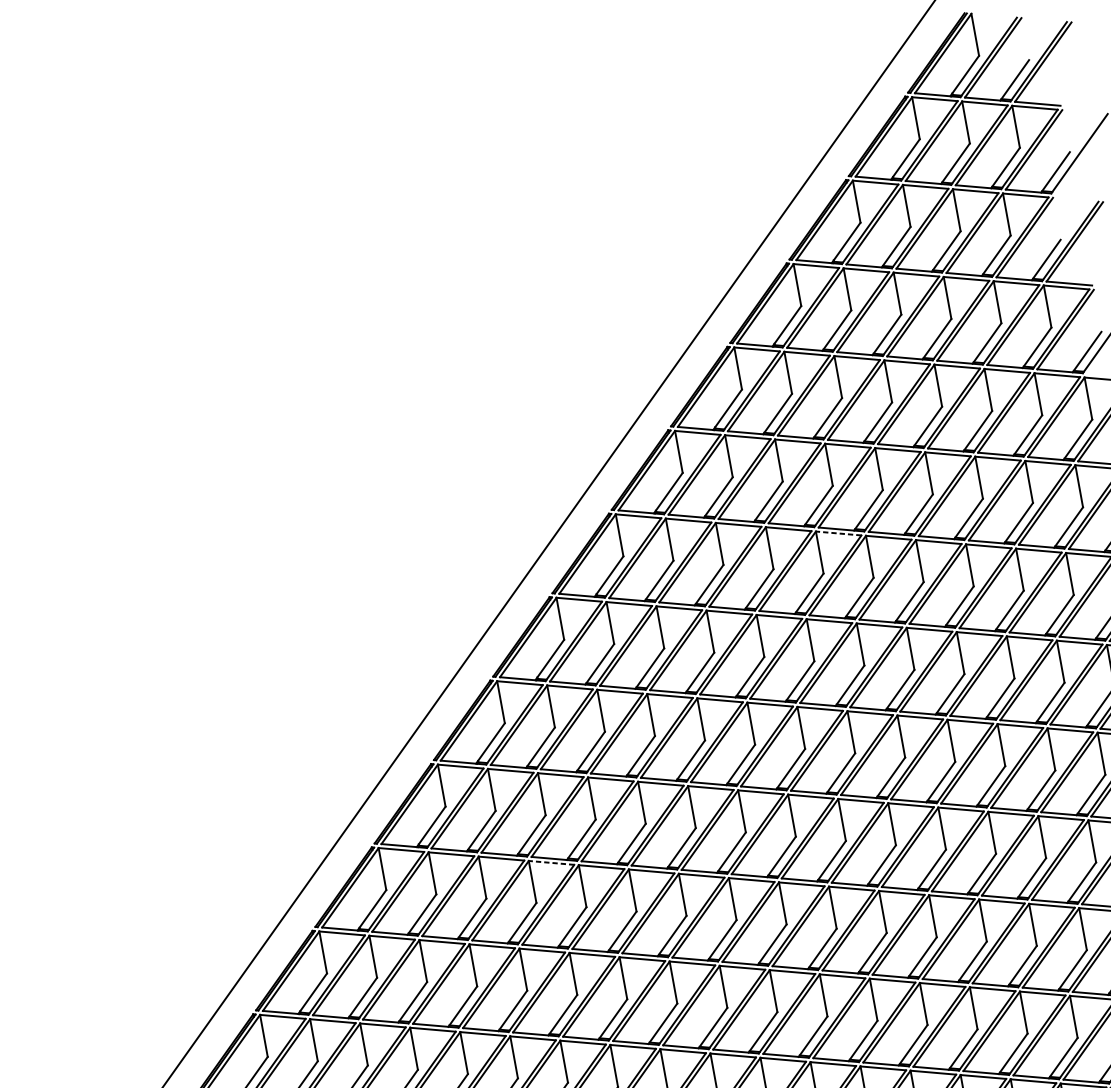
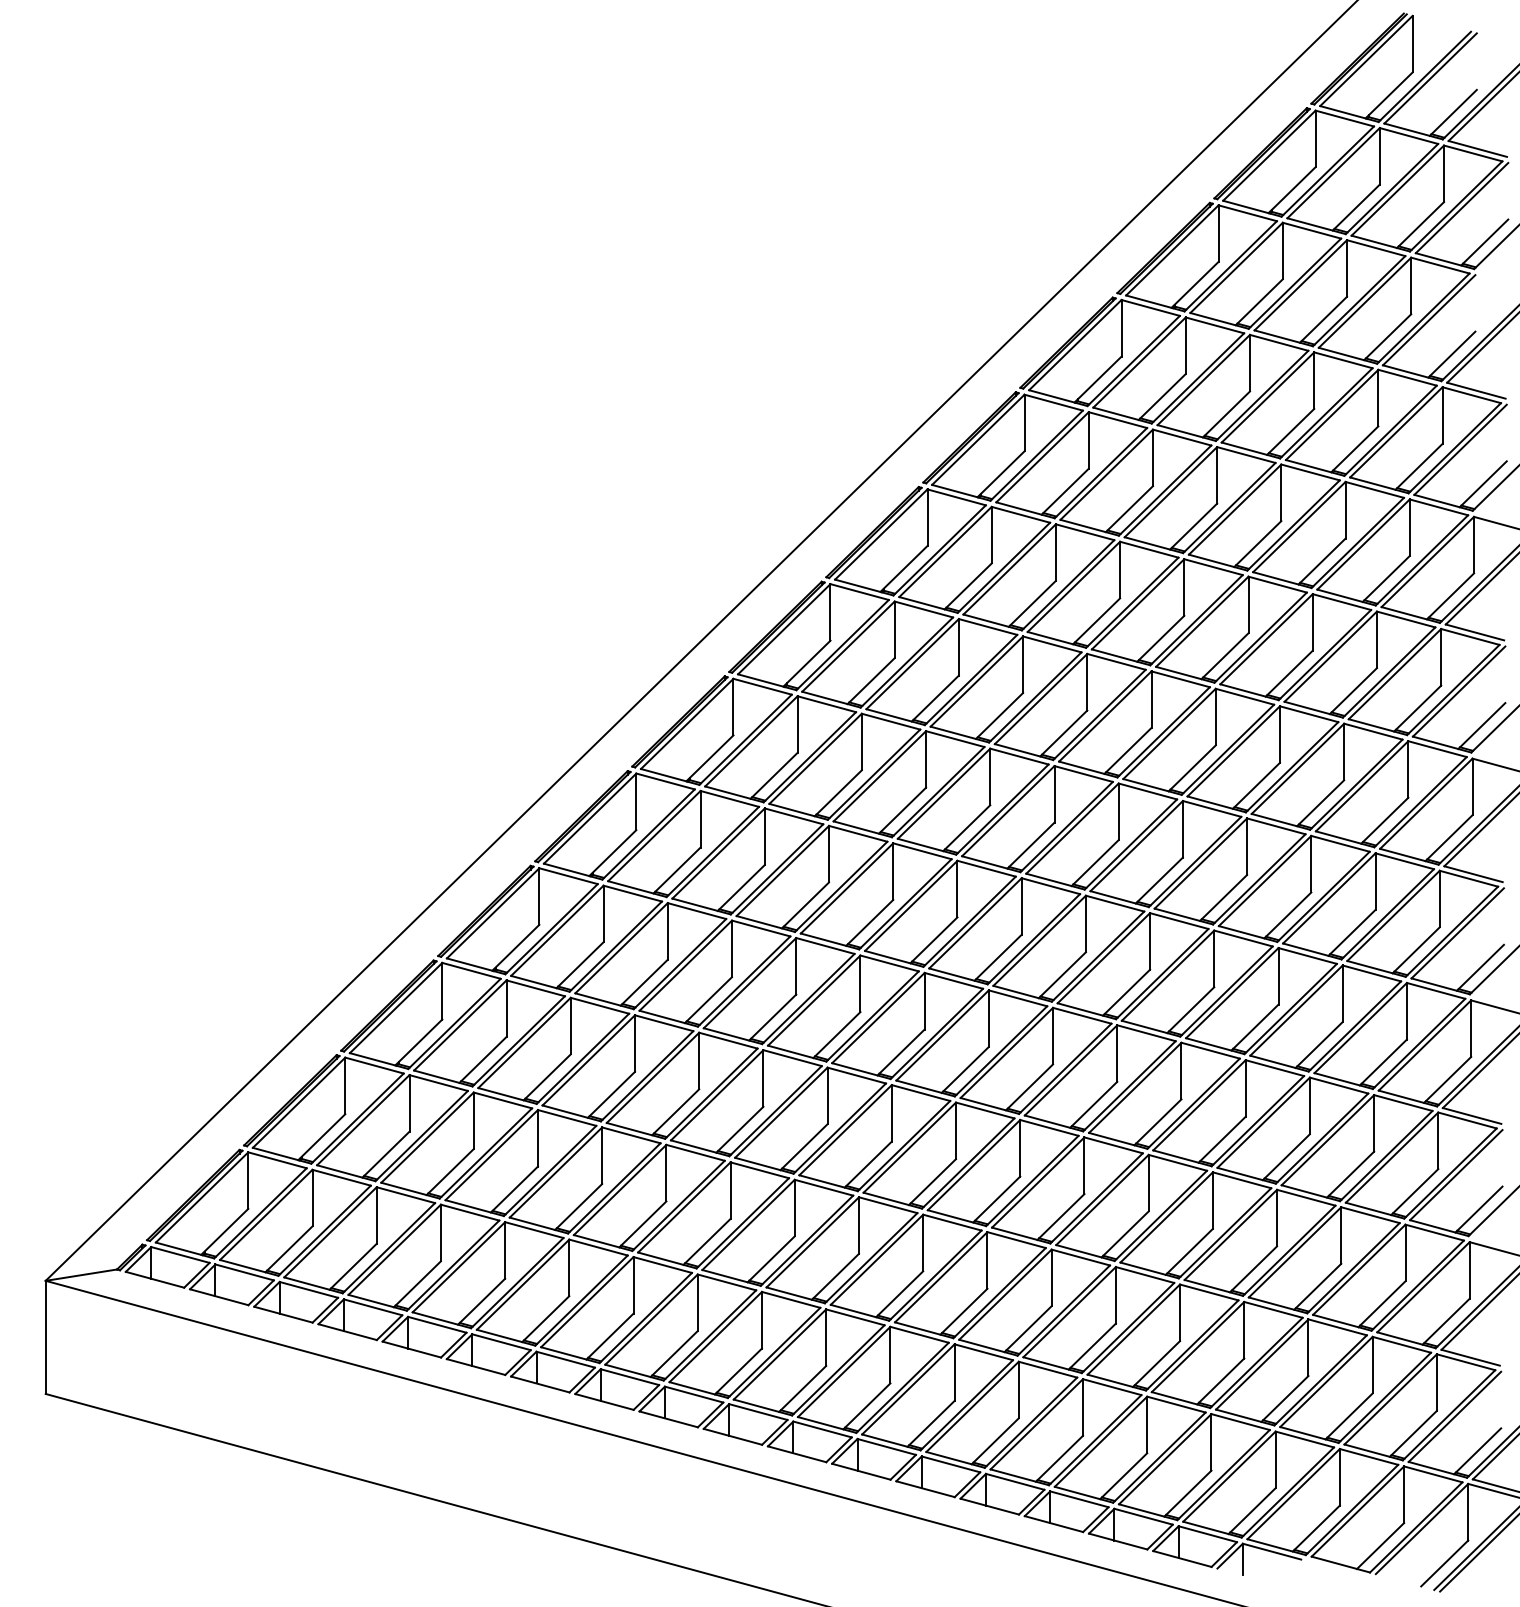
line: (838, 533) -> (1116, 661), dashed -> solid
line: (551, 863) -> (663, 1023), dashed -> solid

